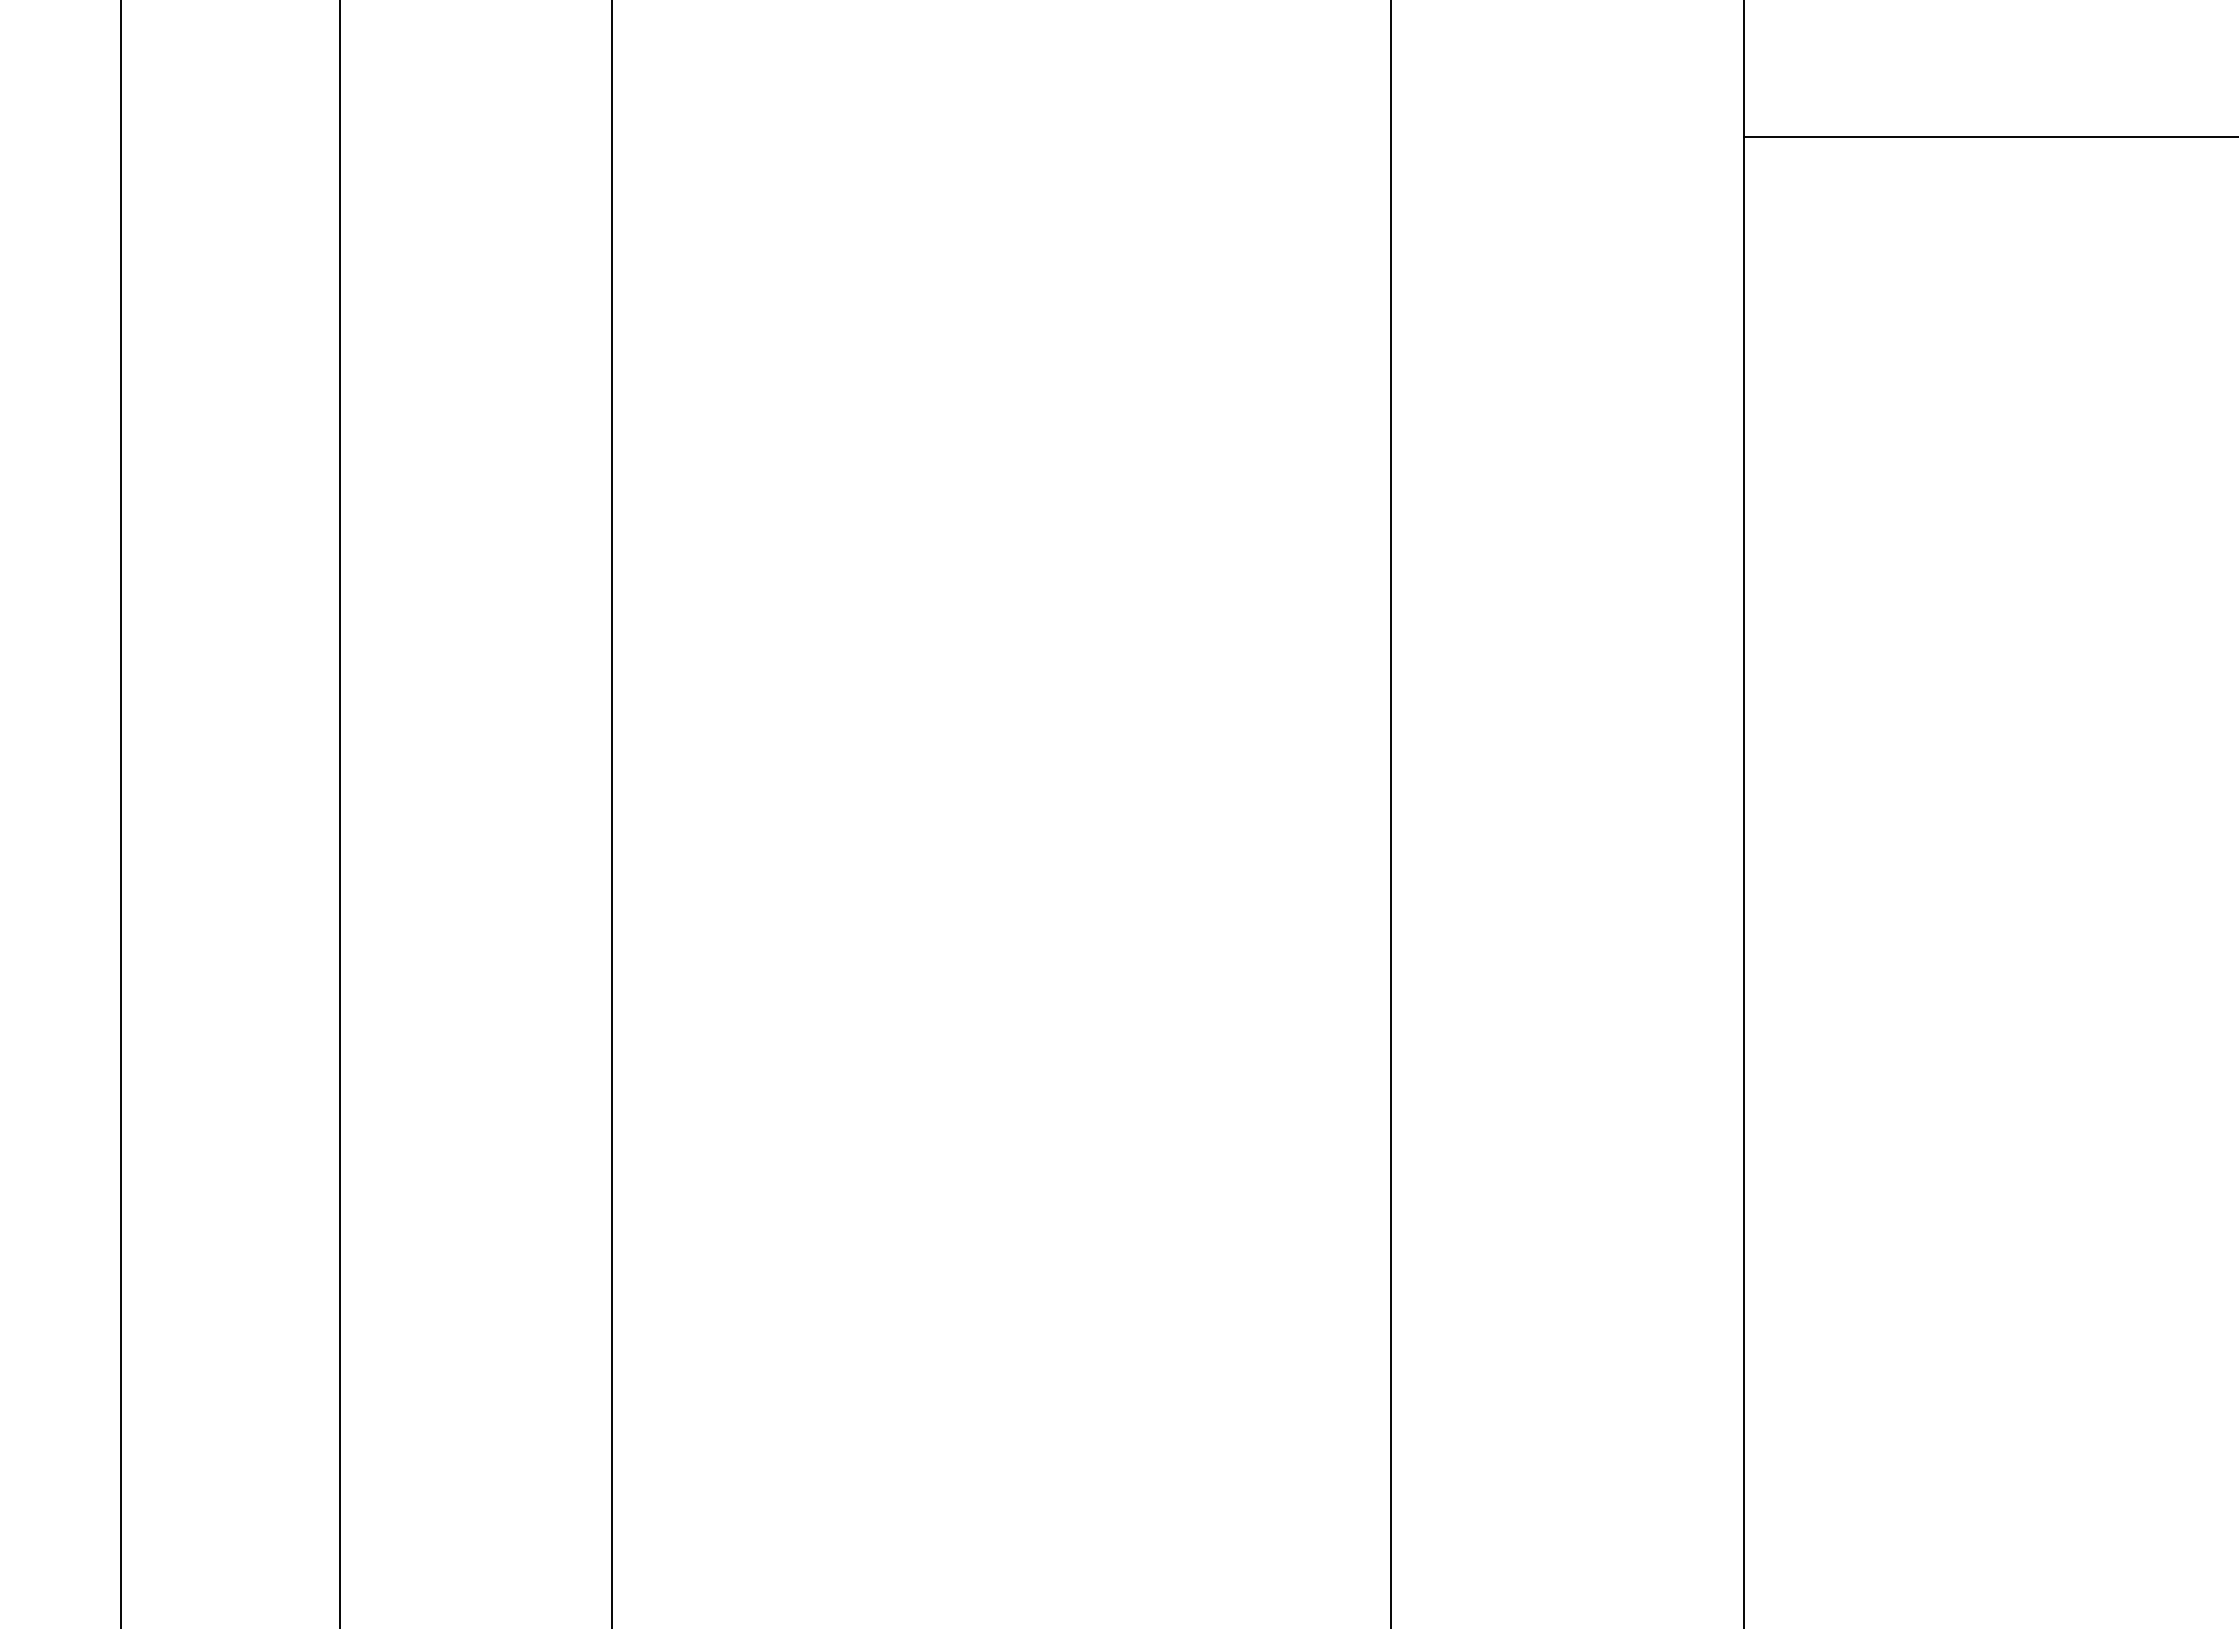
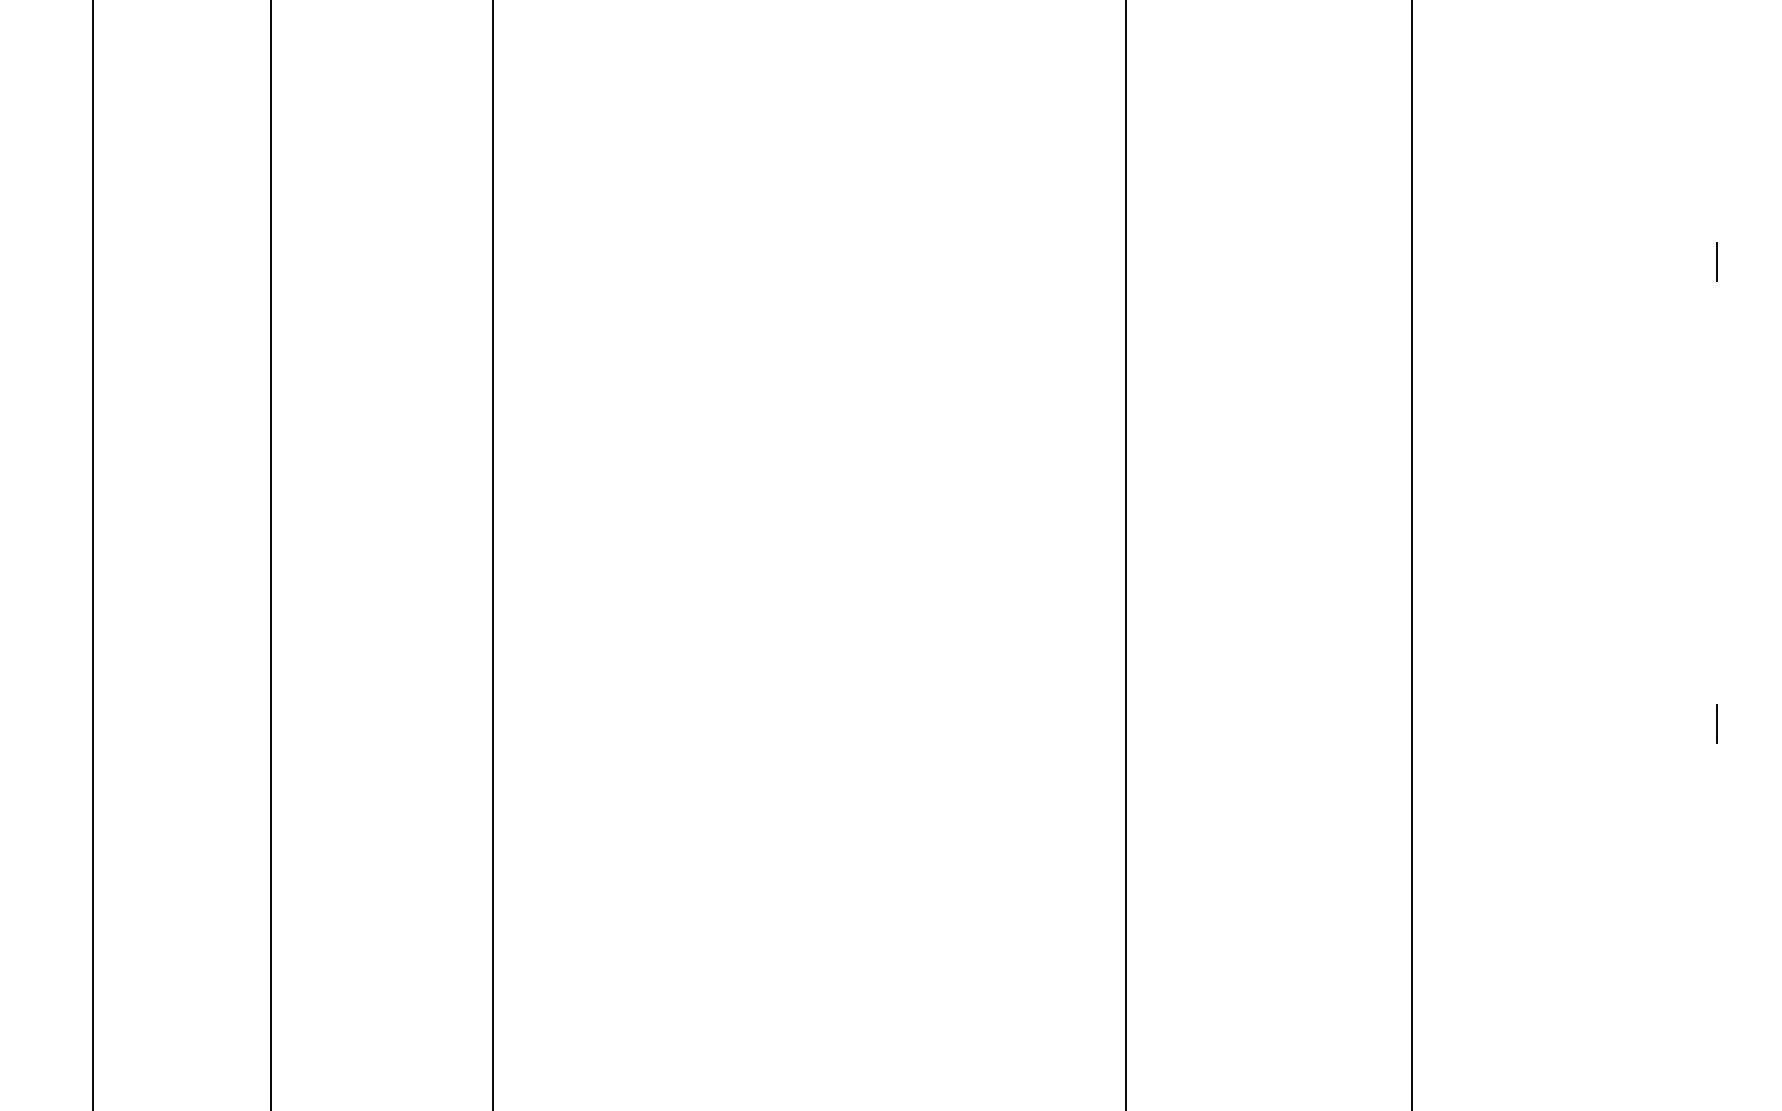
line: (2118, 533) -> (1716, 262), added
line: (2117, 1101) -> (1716, 723), added

